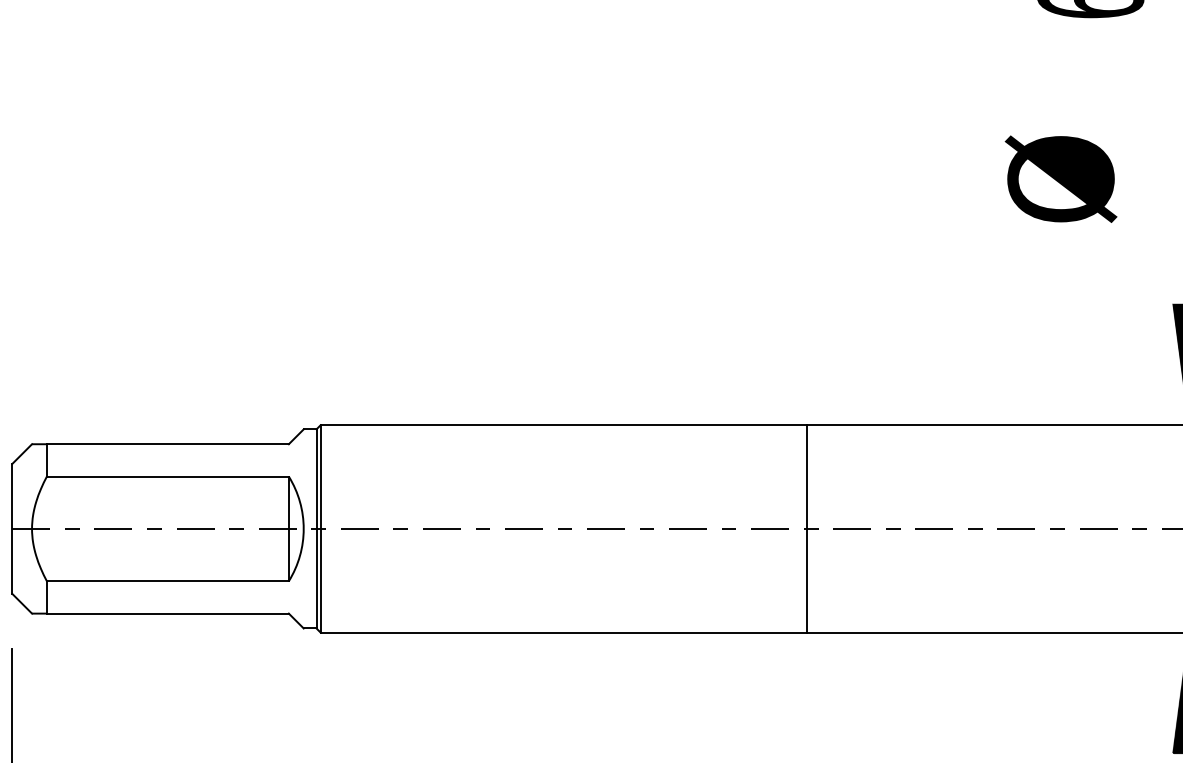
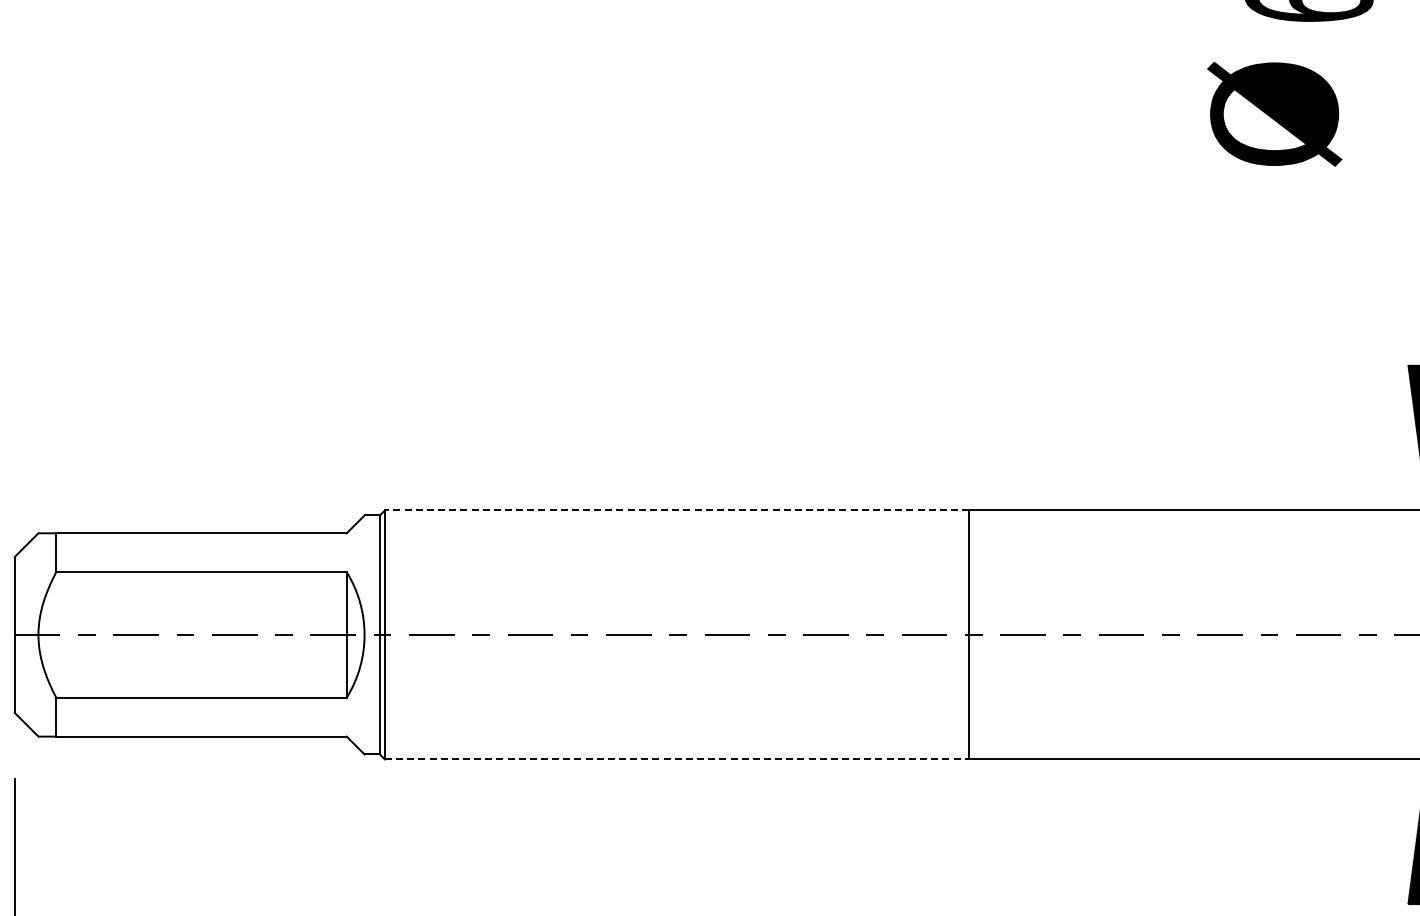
text: (1060, 178) -> (1274, 113), moved
line: (563, 425) -> (676, 510), solid -> dashed
line: (564, 632) -> (677, 759), solid -> dashed

